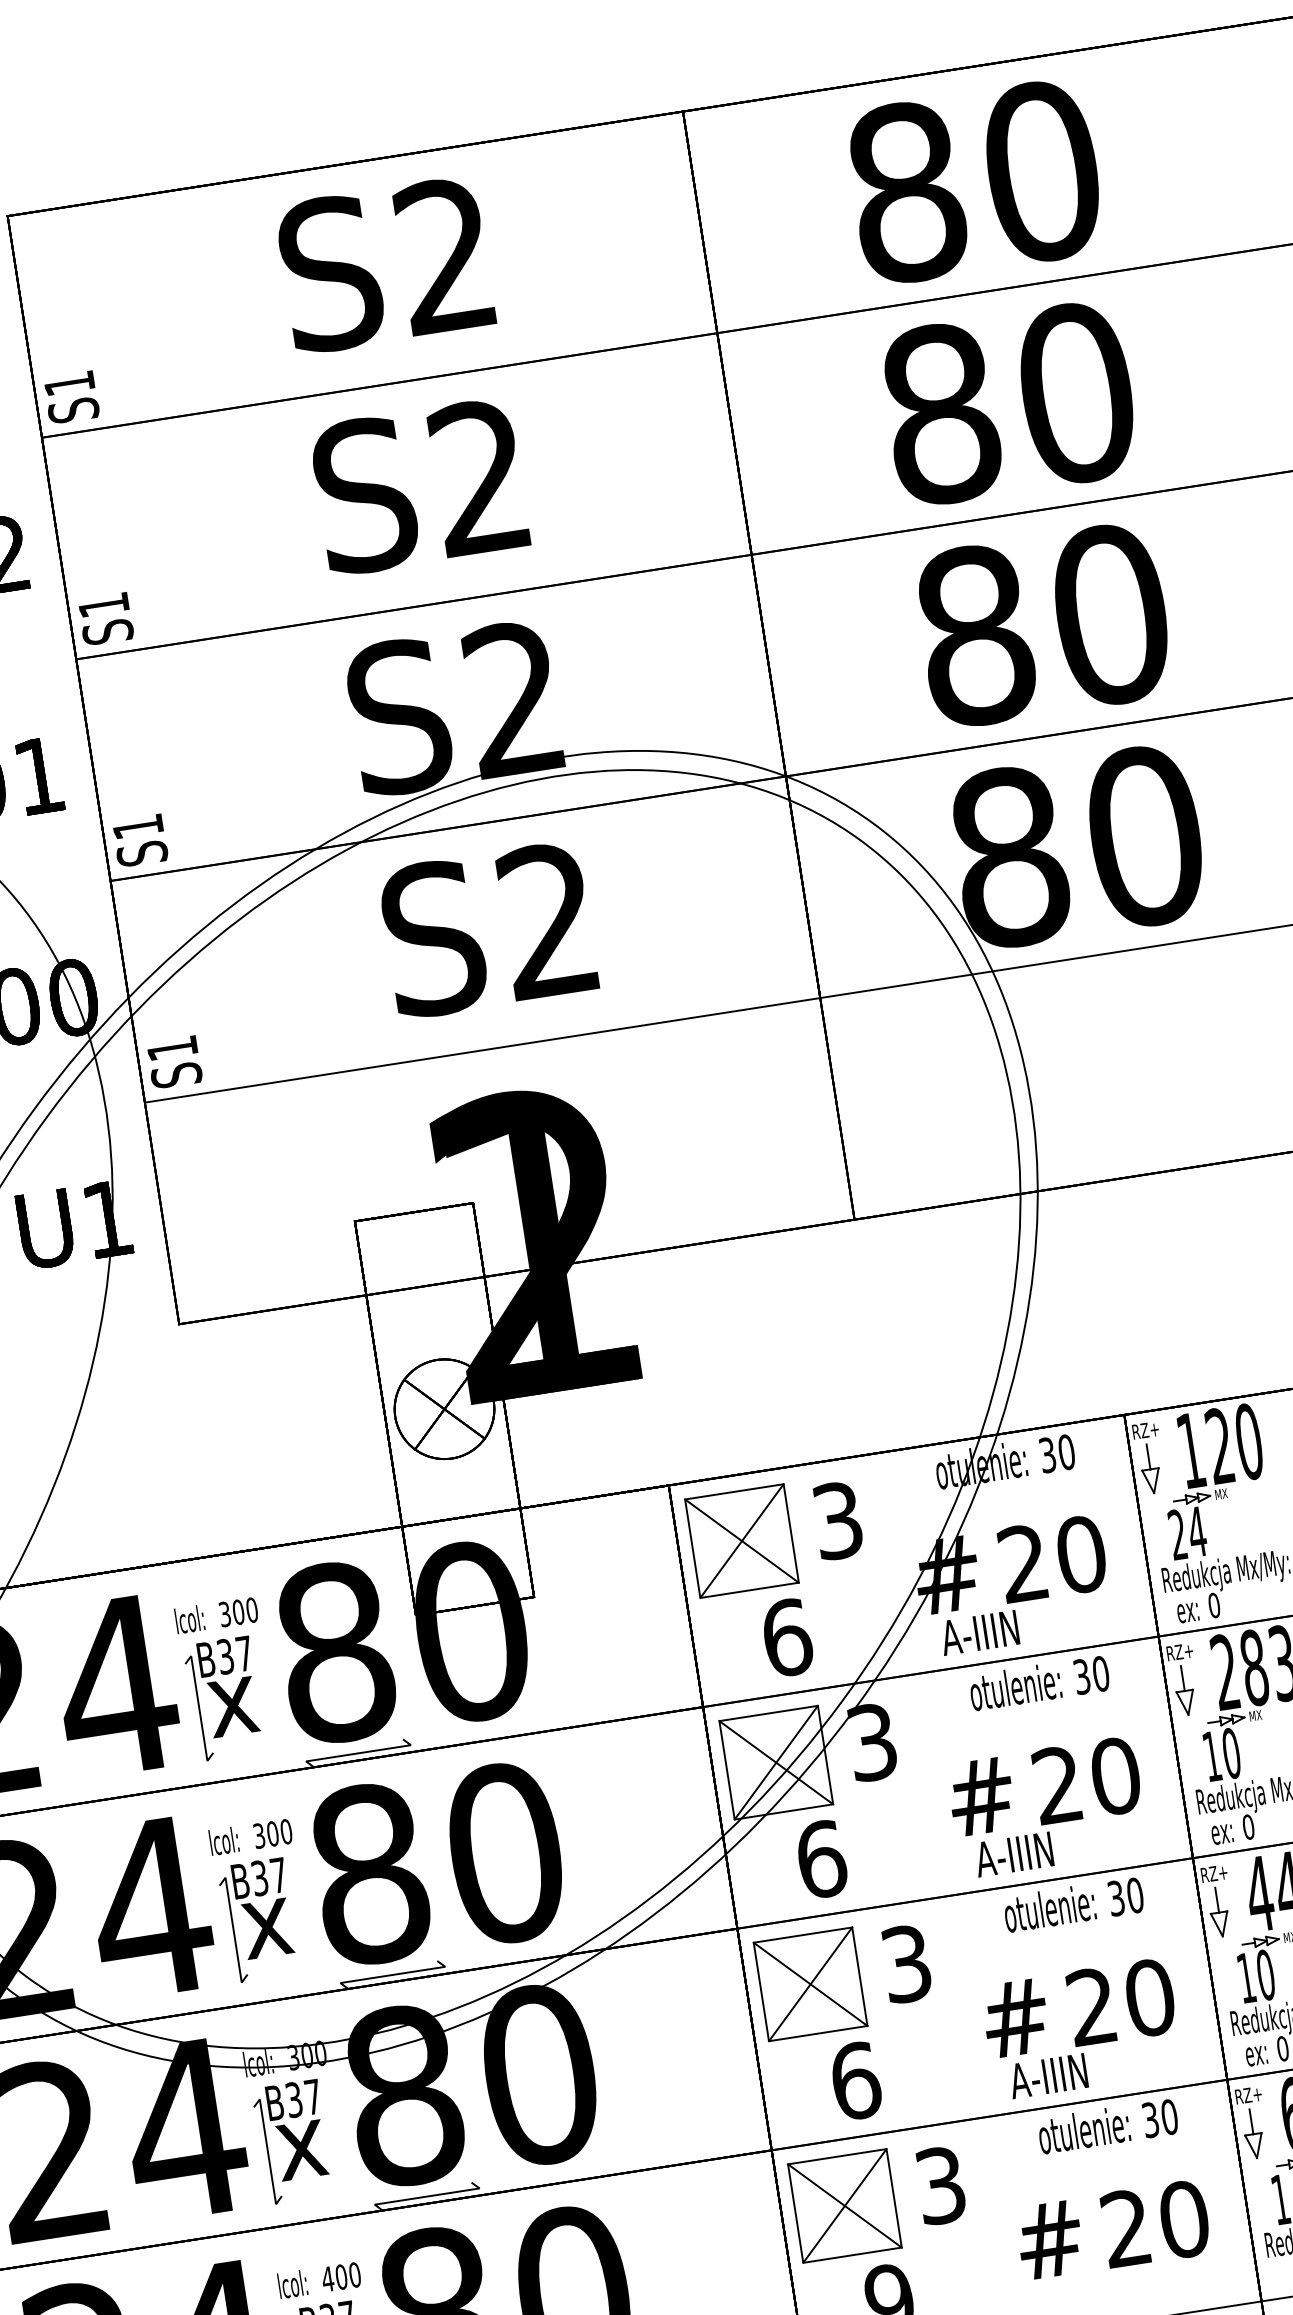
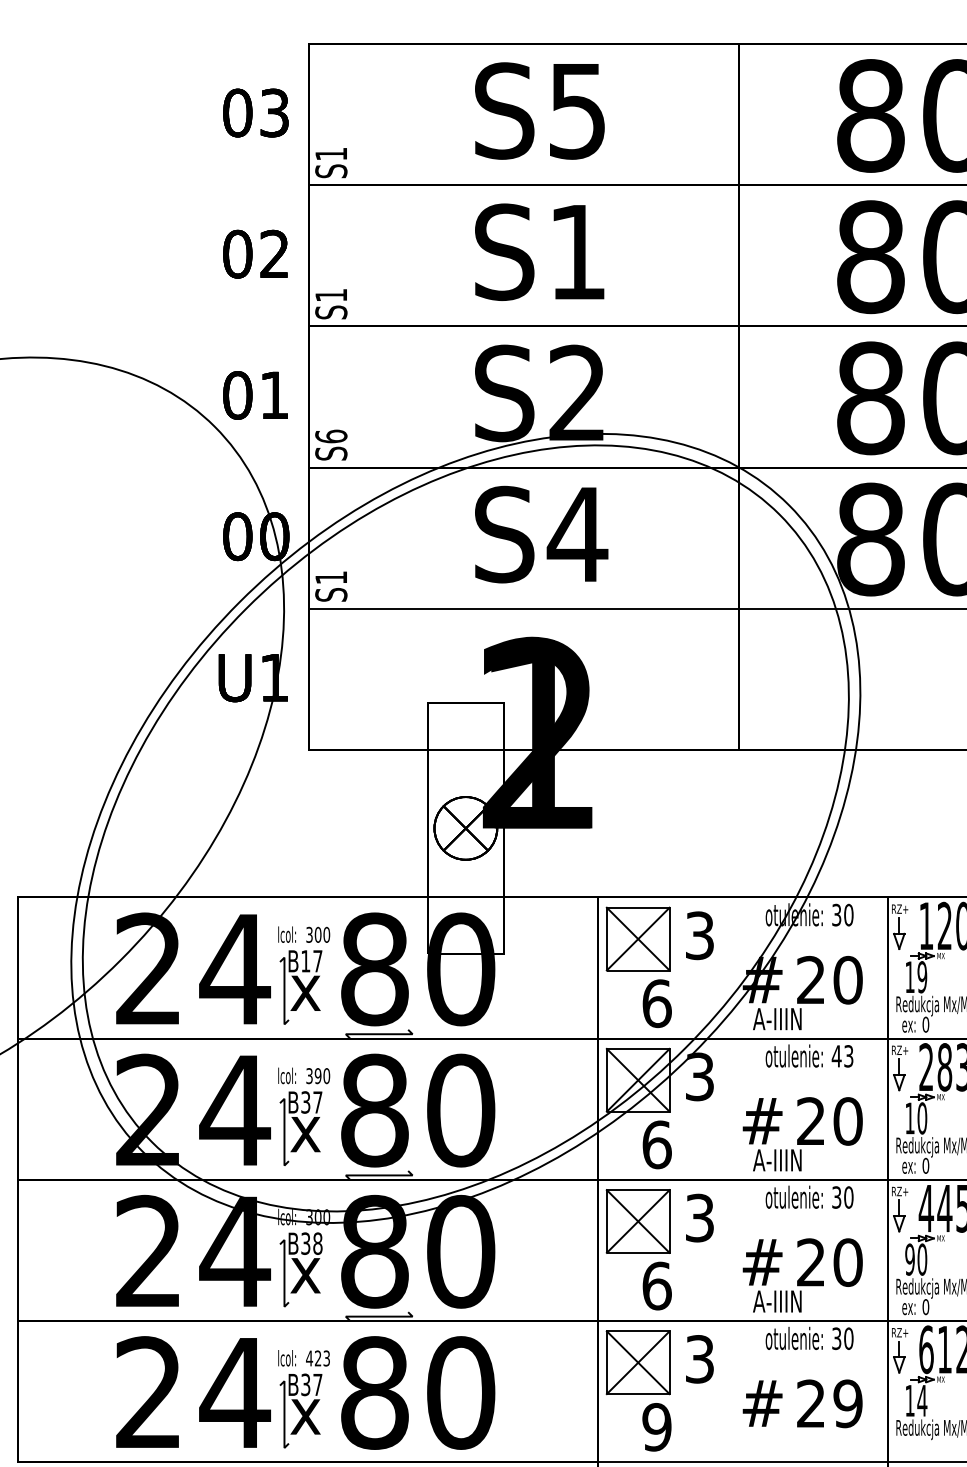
text: (443, 255) -> (576, 110), S2 -> S5
text: (477, 476) -> (576, 251), S2 -> S1
text: (138, 826) -> (331, 436), S1 -> S6
text: (548, 919) -> (577, 533), S2 -> S4
text: (1188, 1533) -> (916, 977), 24 -> 19
text: (225, 1657) -> (305, 961), B37 -> B17
text: (1091, 1675) -> (842, 1056), 30 -> 43
text: (271, 1834) -> (317, 1076), 300 -> 390
text: (1245, 1978) -> (909, 1259), 10 -> 90
text: (312, 2096) -> (317, 1243), B37 -> B38
text: (1183, 2219) -> (847, 1403), 20 -> 29
text: (348, 2276) -> (322, 1358), 400 -> 423

